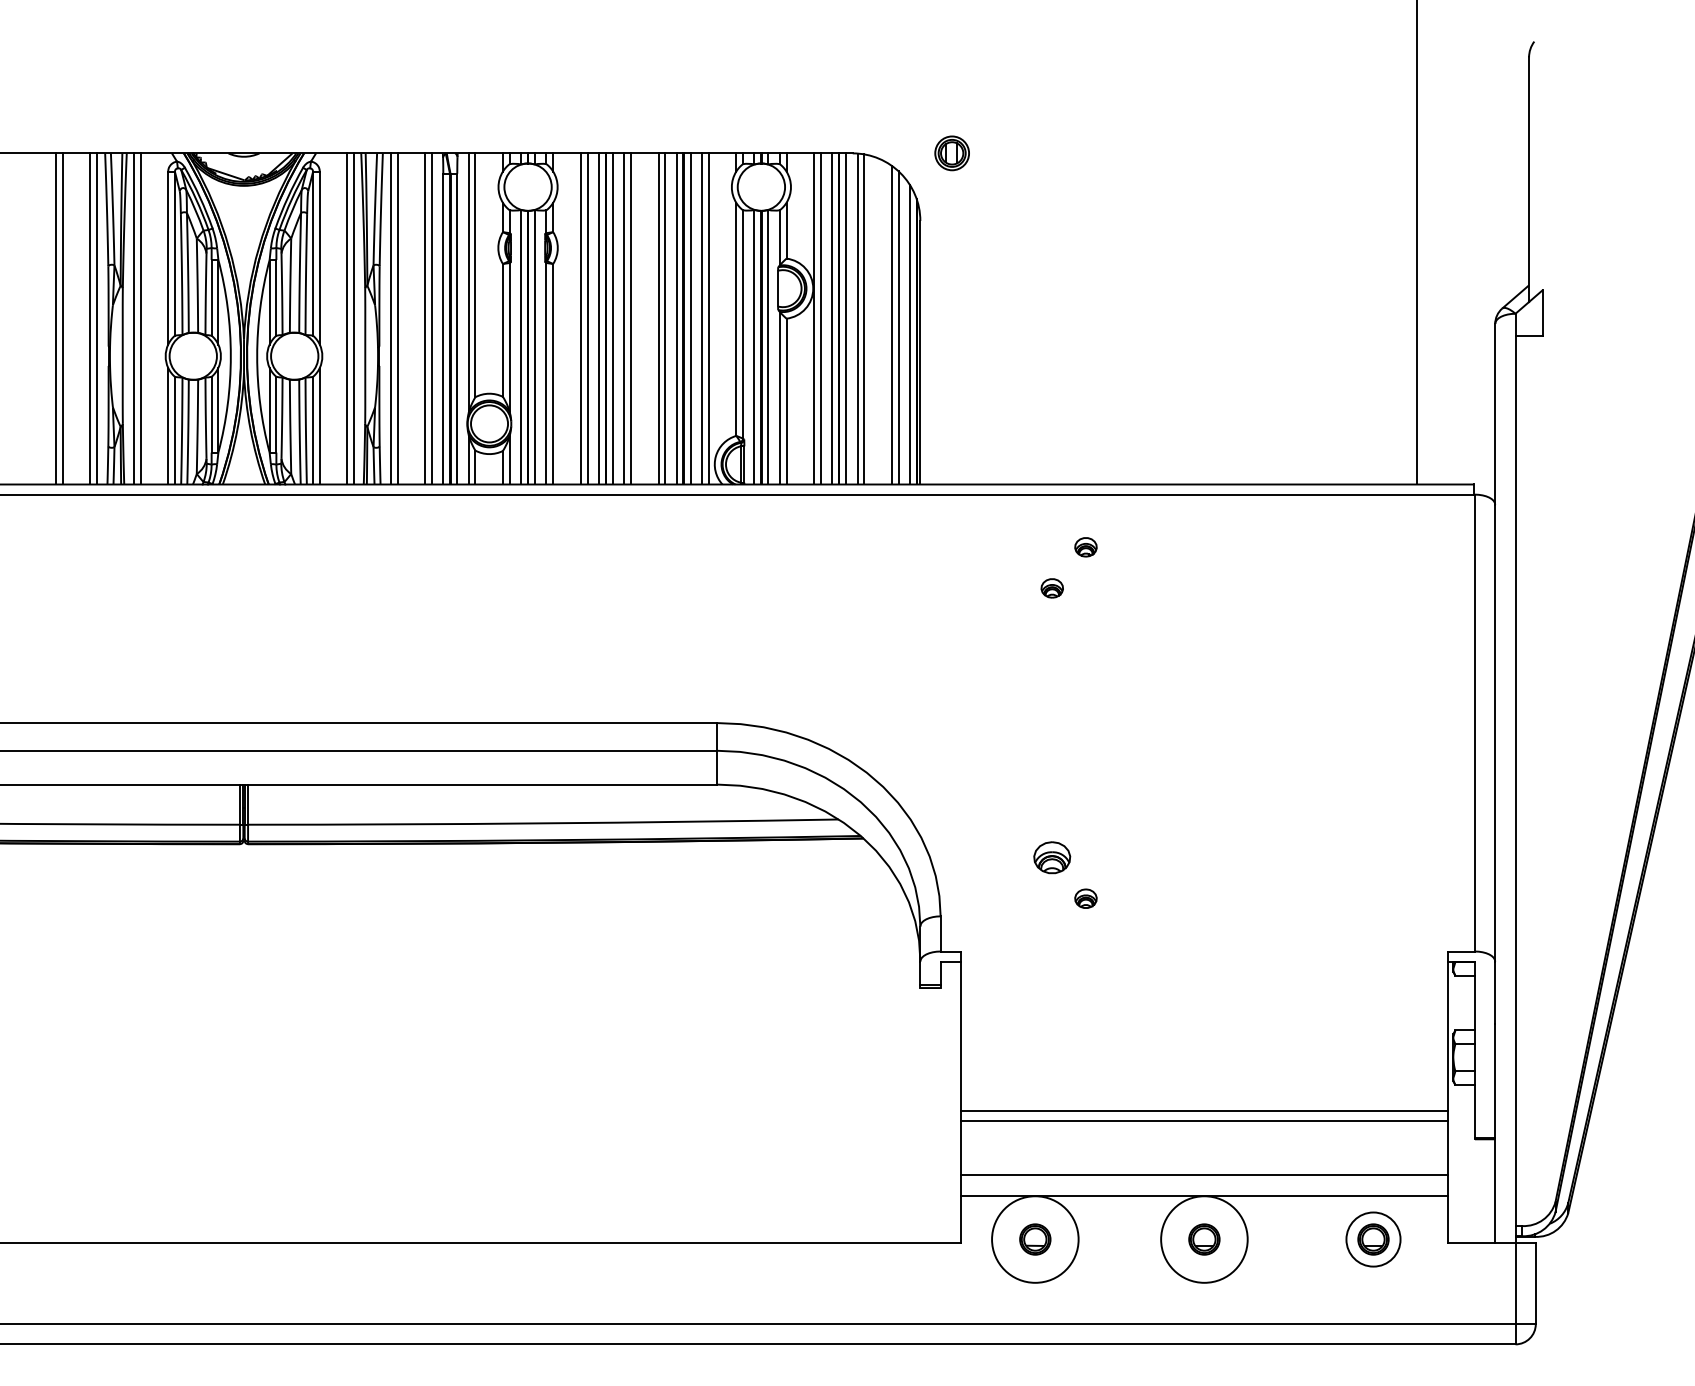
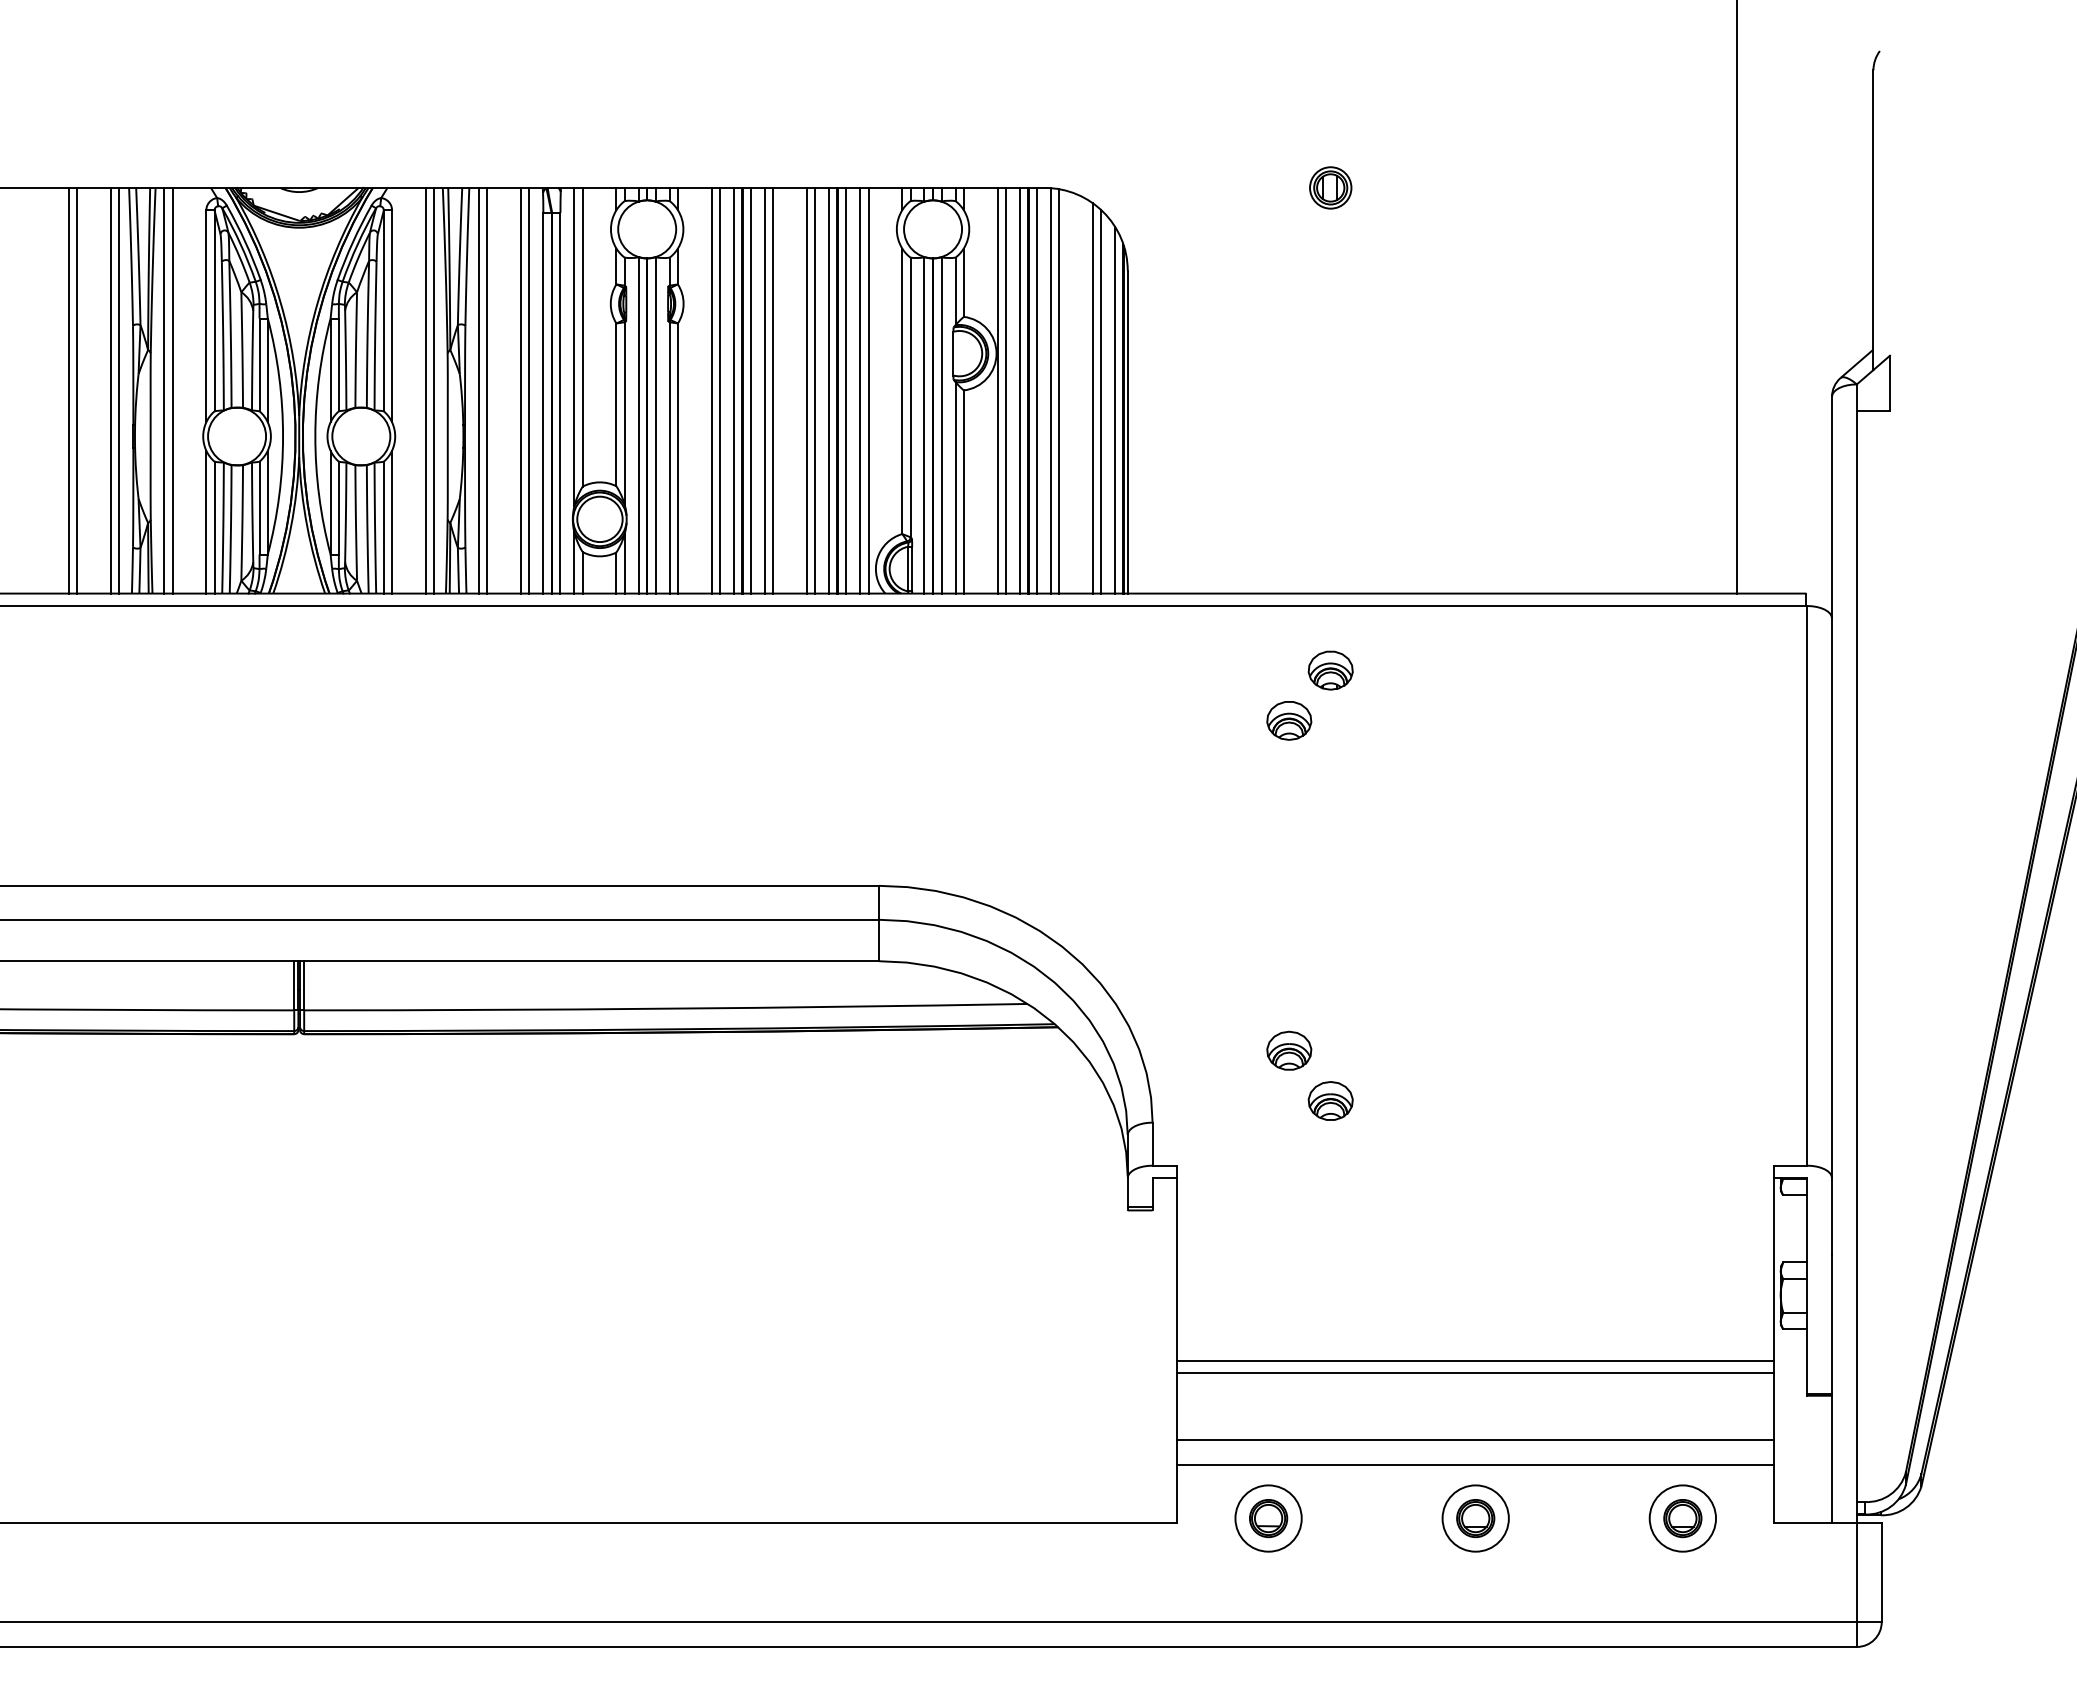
part: (951, 153) -> (1330, 187), moved
part: (1085, 547) -> (1330, 670), size x1.67
part: (1052, 588) -> (1289, 720), size x1.67
part: (1085, 898) -> (1330, 1100), size x1.67
circle: (1035, 1239) -> (1268, 1518), size x0.62
circle: (1204, 1239) -> (1475, 1518), size x0.62

